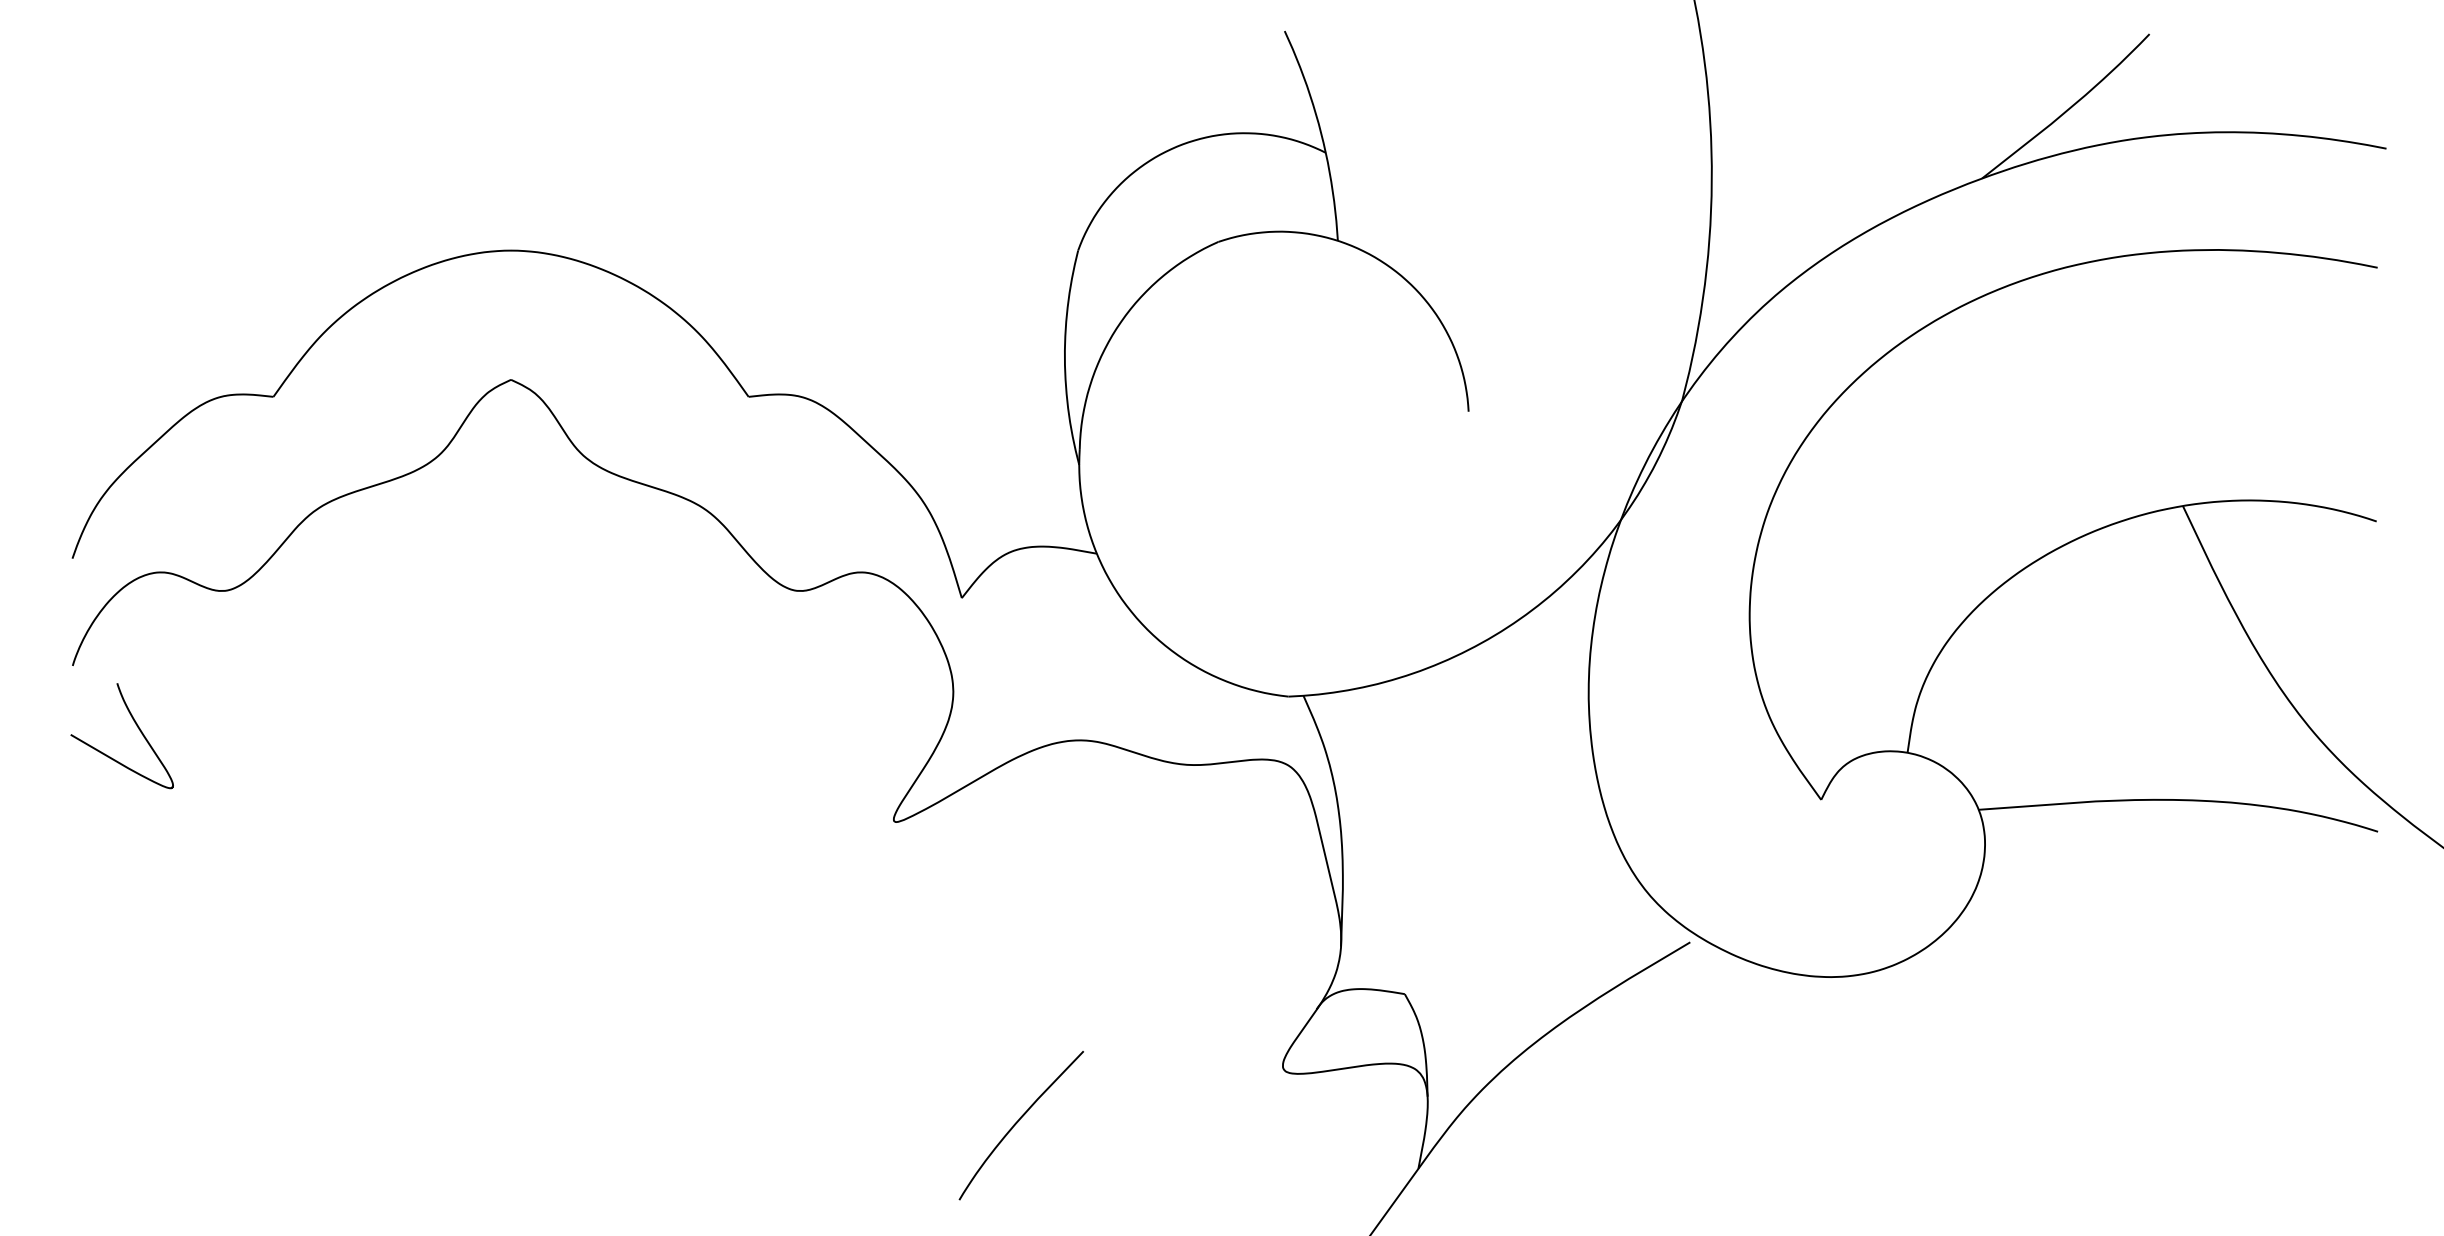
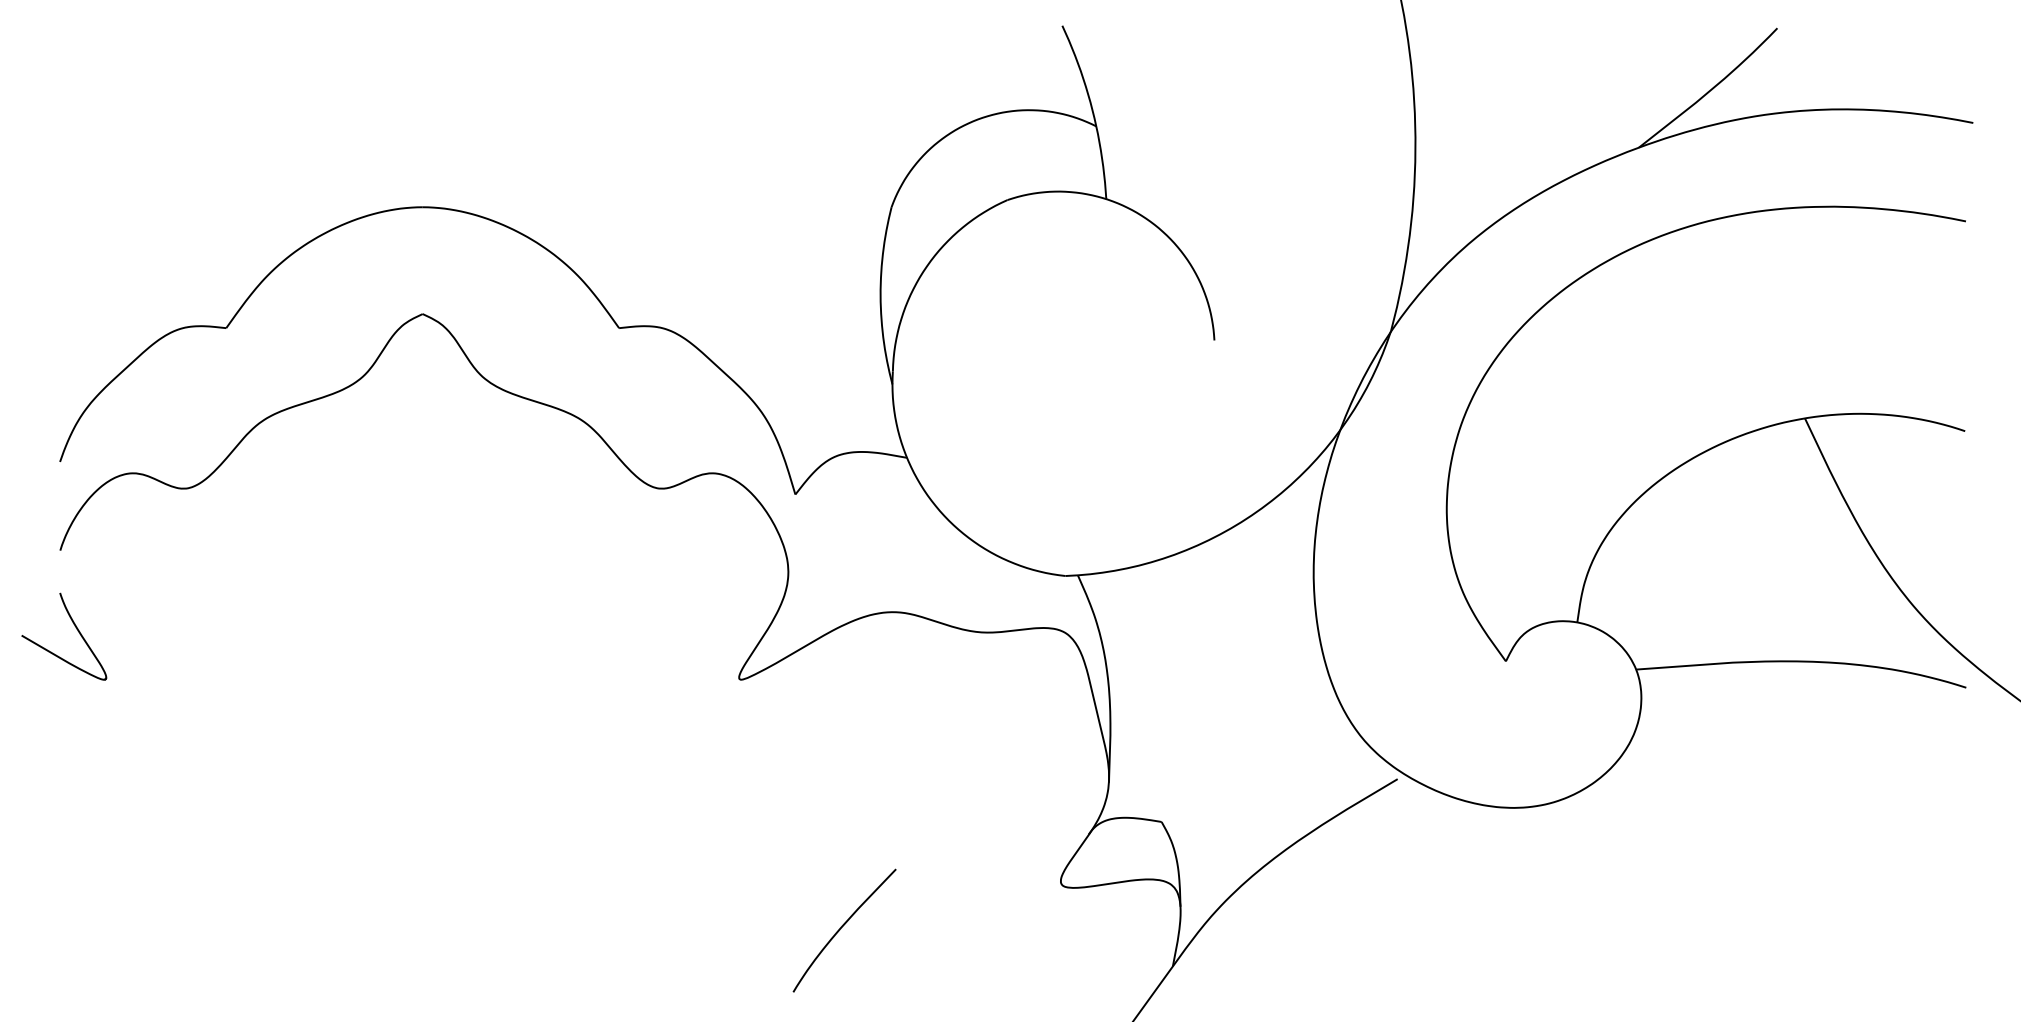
curve: (137, 727) -> (76, 629), moved

